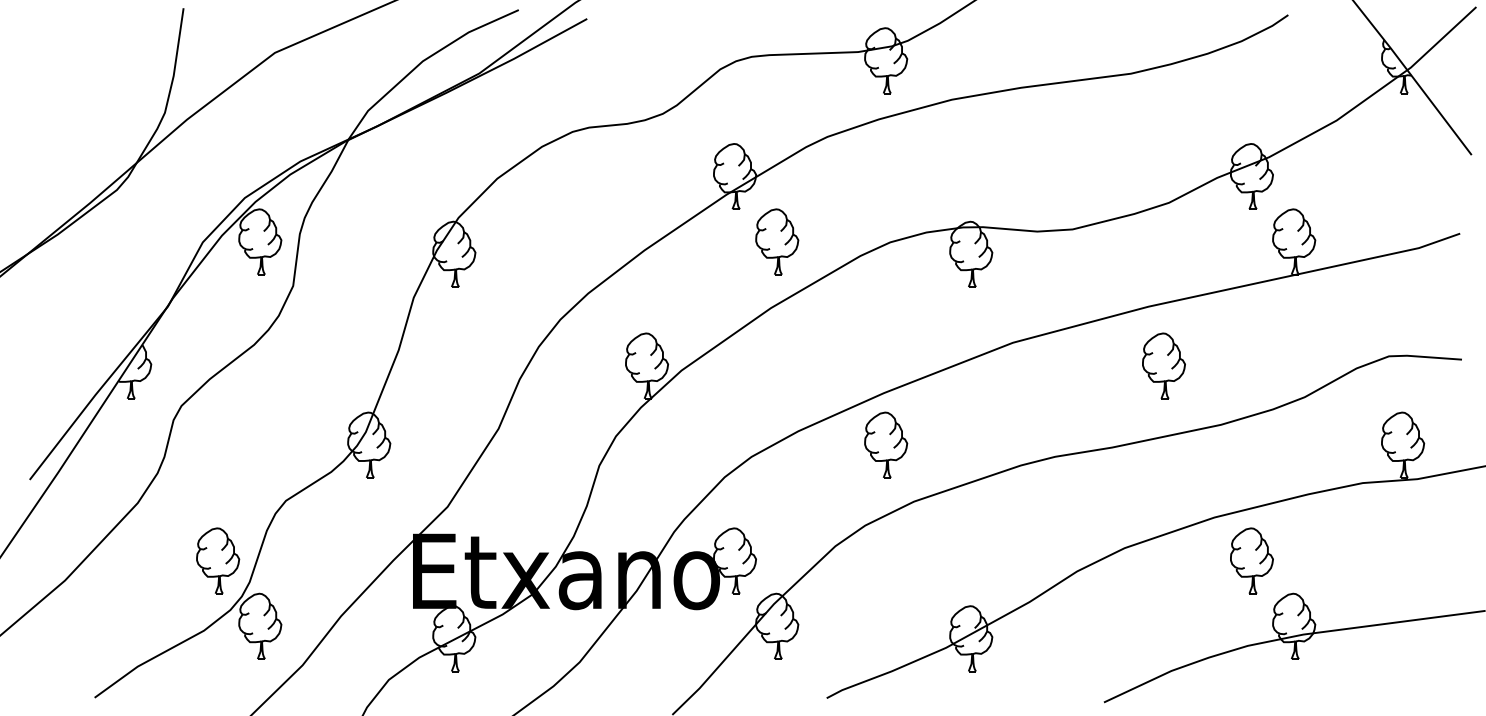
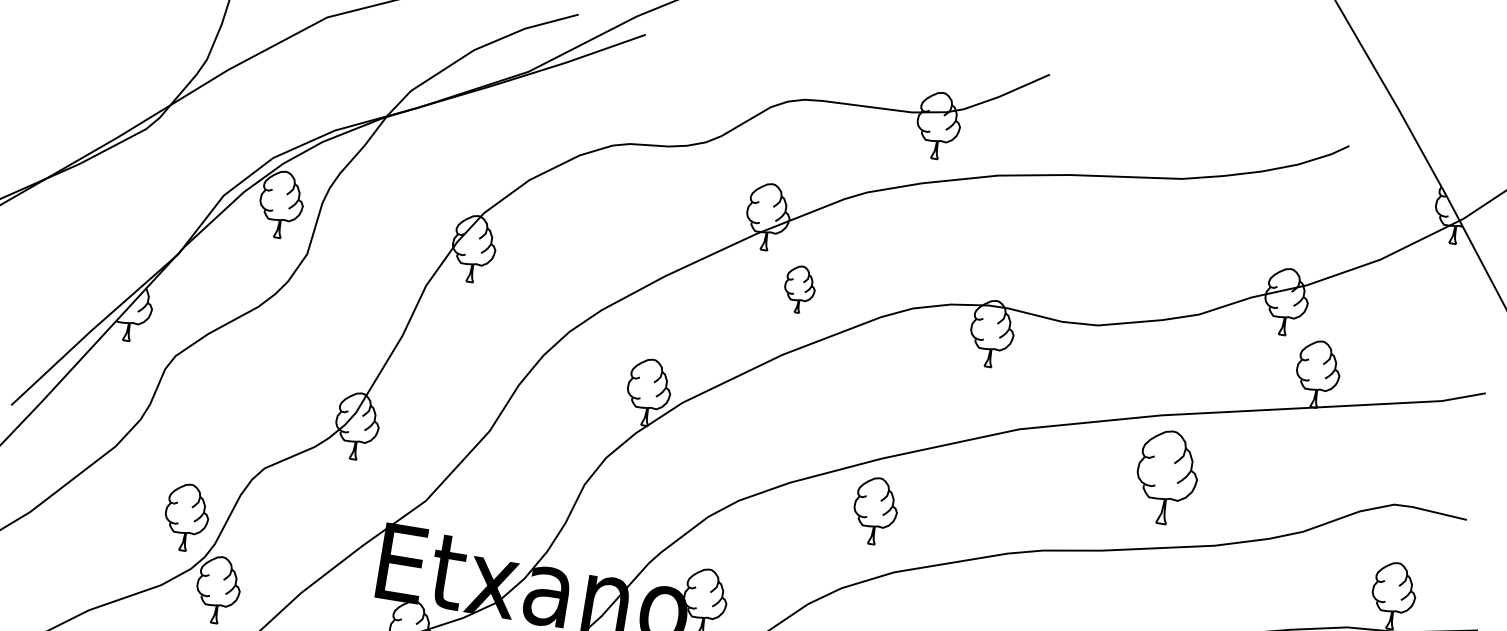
part: (777, 241) -> (800, 289), size x0.7
part: (1163, 365) -> (1166, 476), size x1.4

